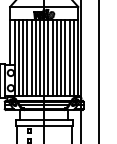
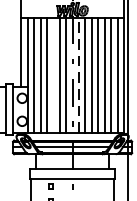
line: (31, 57) -> (53, 74), removed
line: (48, 57) -> (79, 74), solid -> dashed

